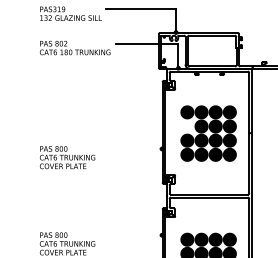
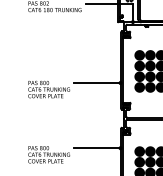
fill: (187, 126) -> (139, 66), added
line: (130, 148) -> (96, 82), added
line: (130, 235) -> (96, 148), added

